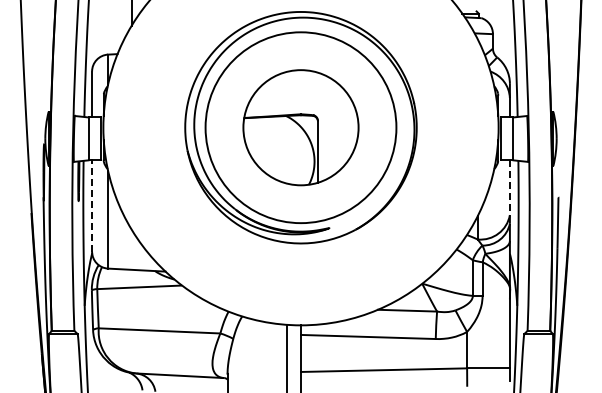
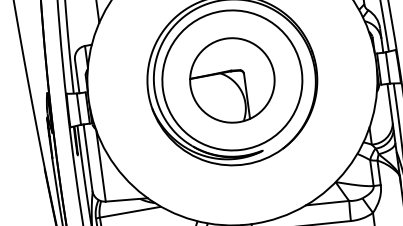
line: (509, 188) -> (389, 104), dashed -> solid
line: (92, 206) -> (88, 157), dashed -> solid

